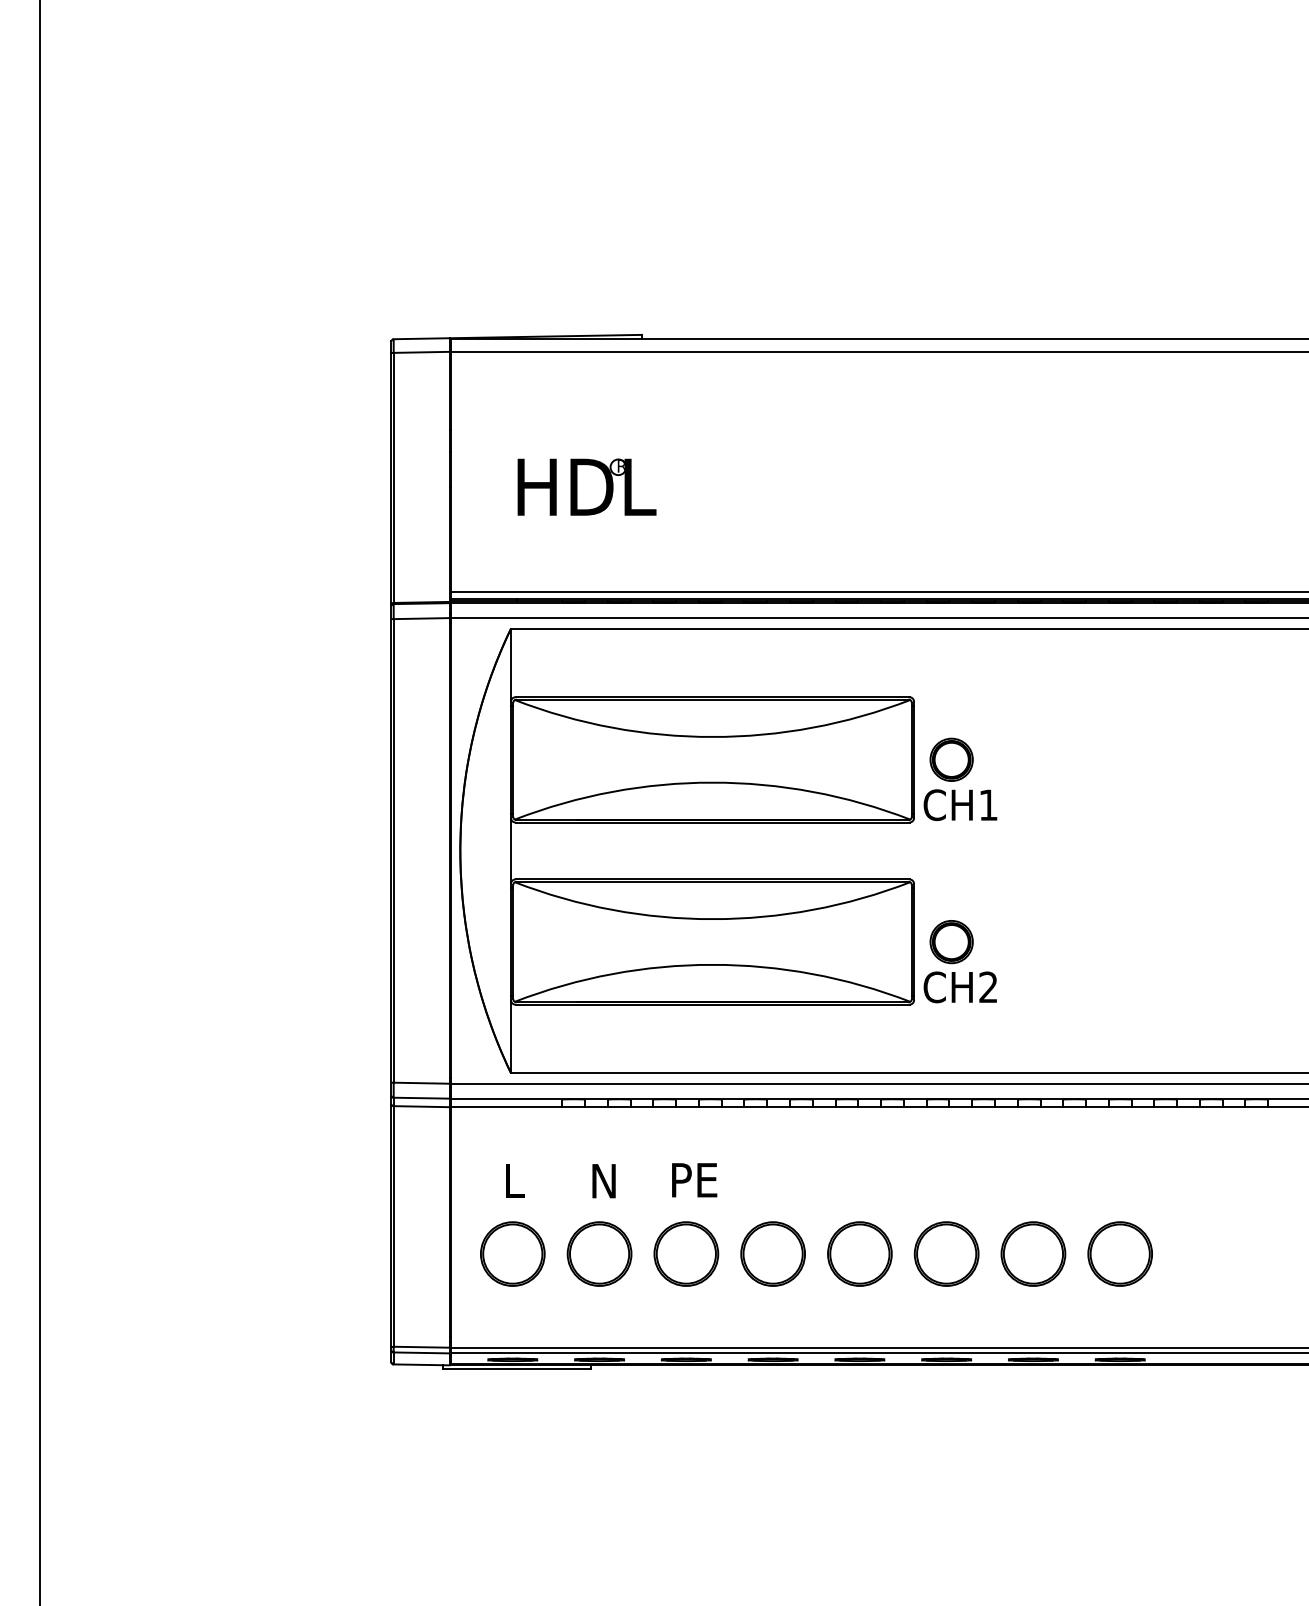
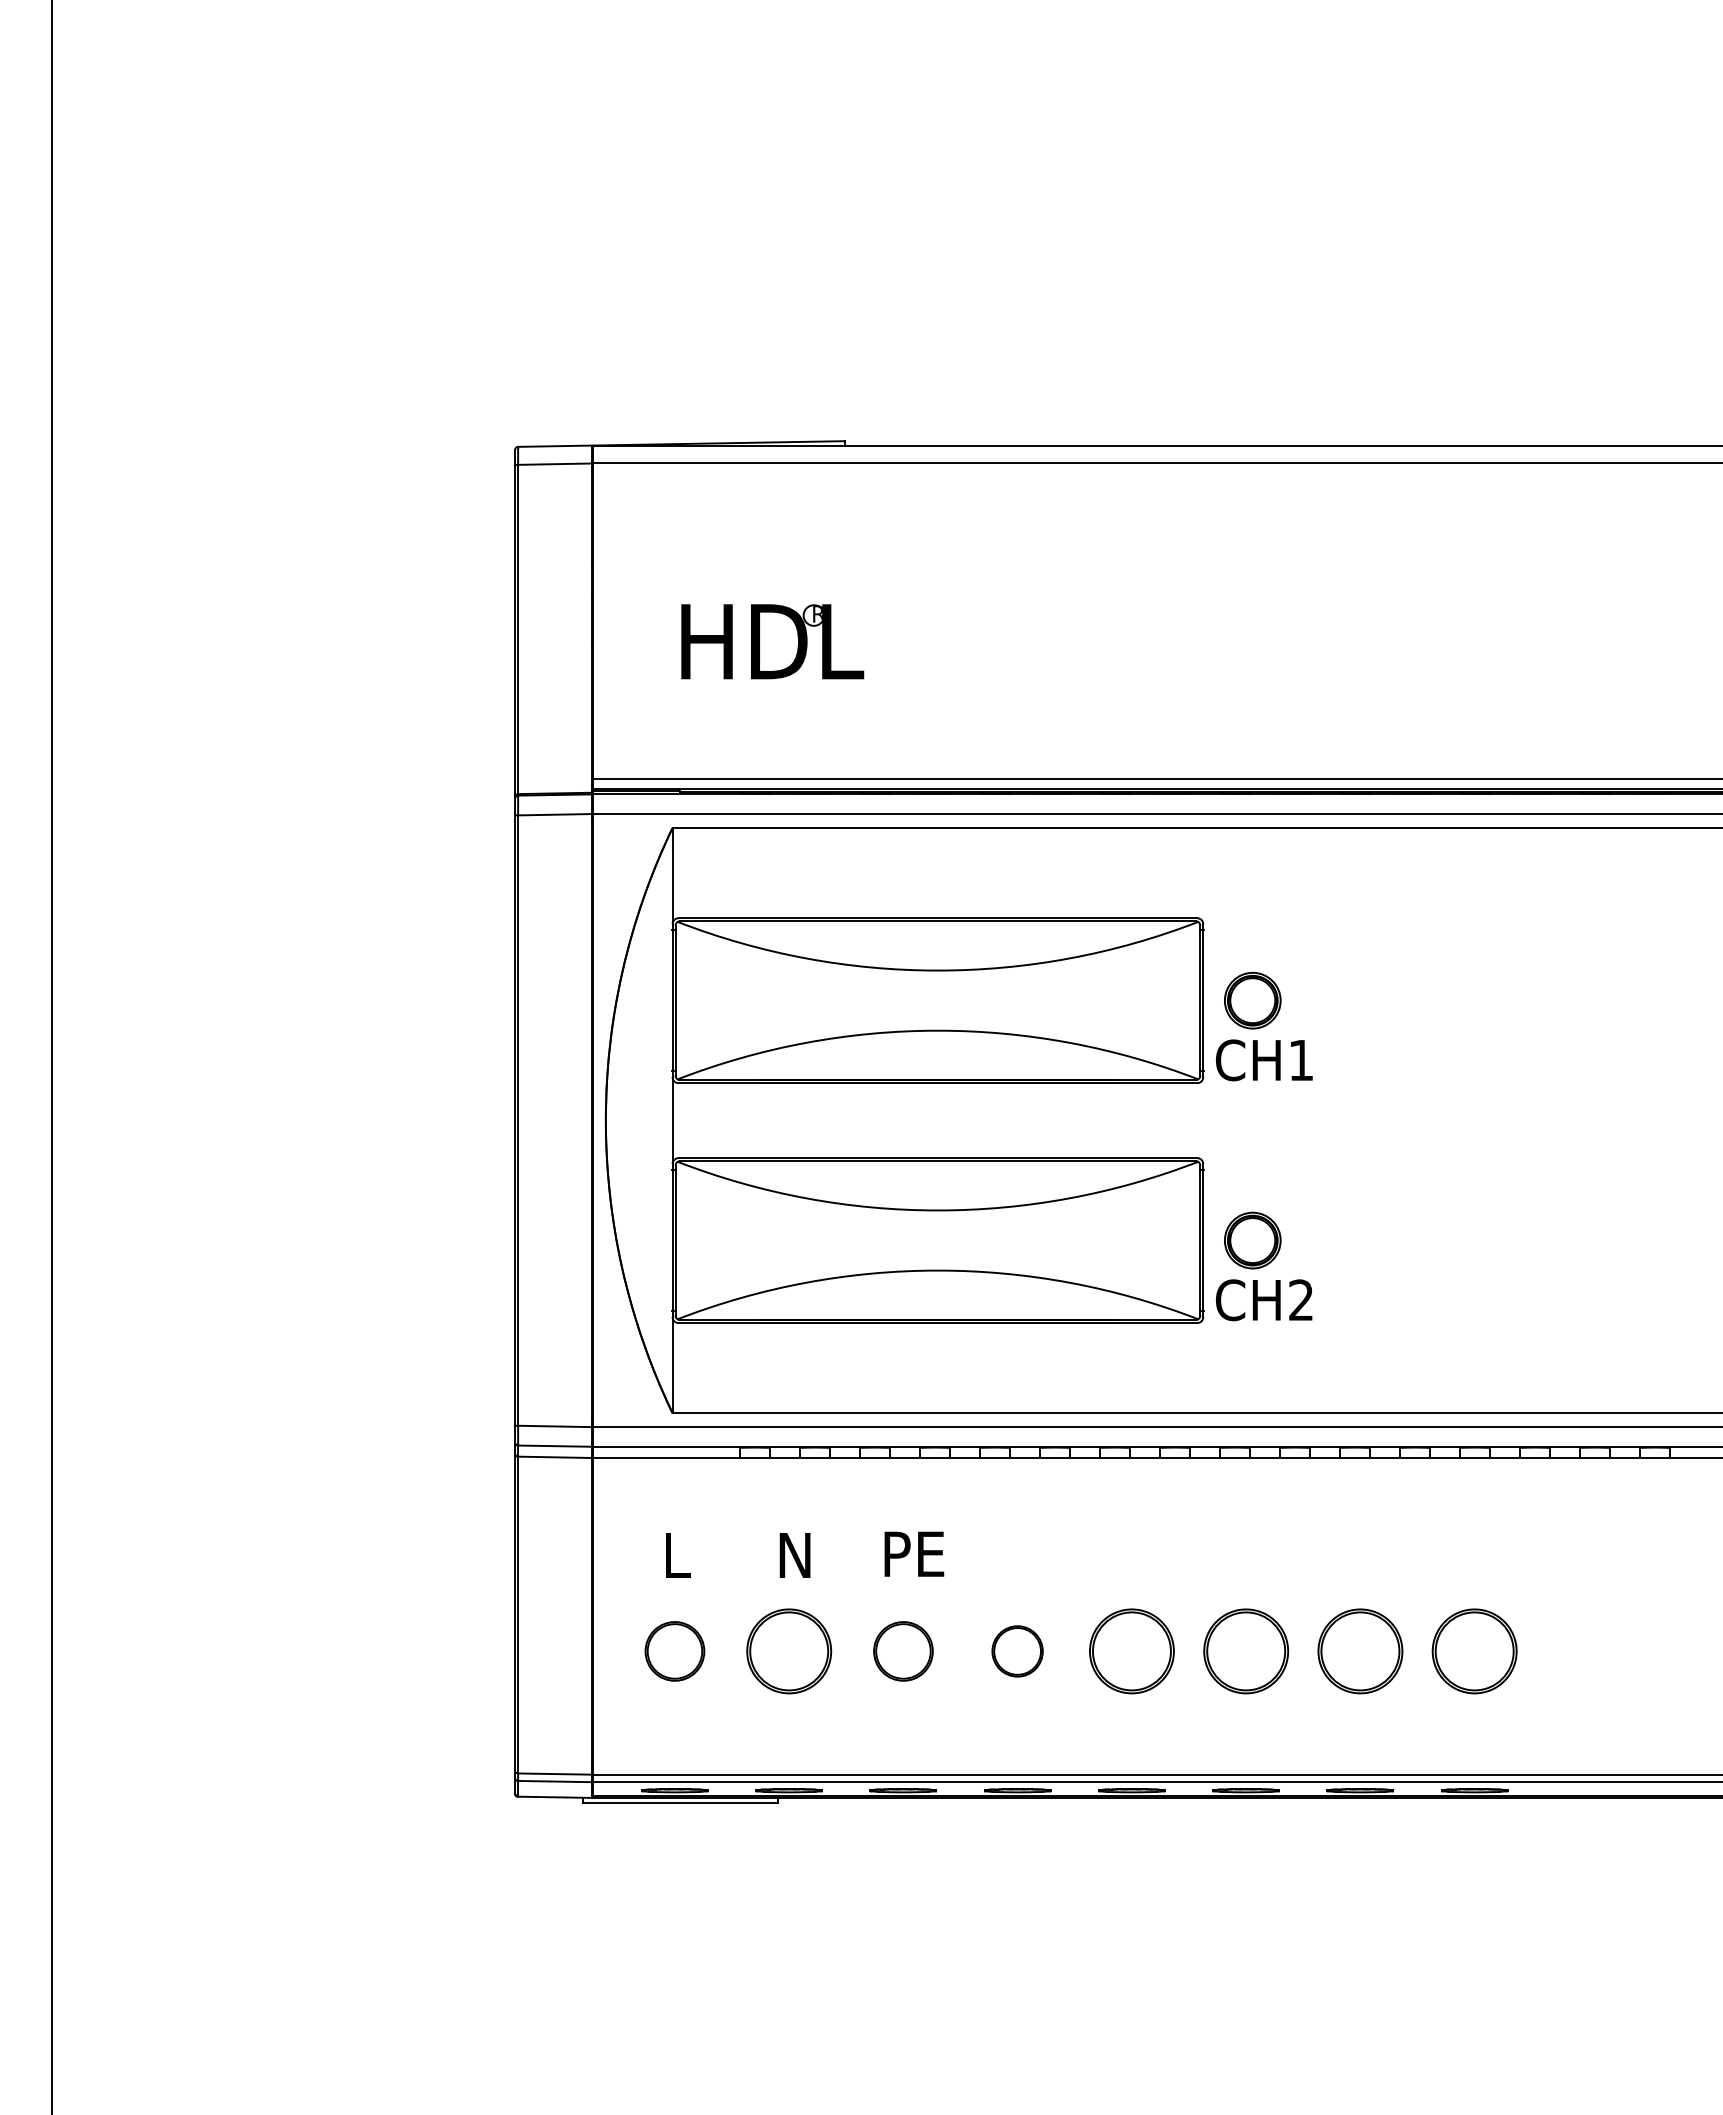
part: (512, 1254) -> (674, 1651), size x0.7
part: (686, 1254) -> (903, 1651), size x0.7
part: (772, 1254) -> (1017, 1651), size x0.6

